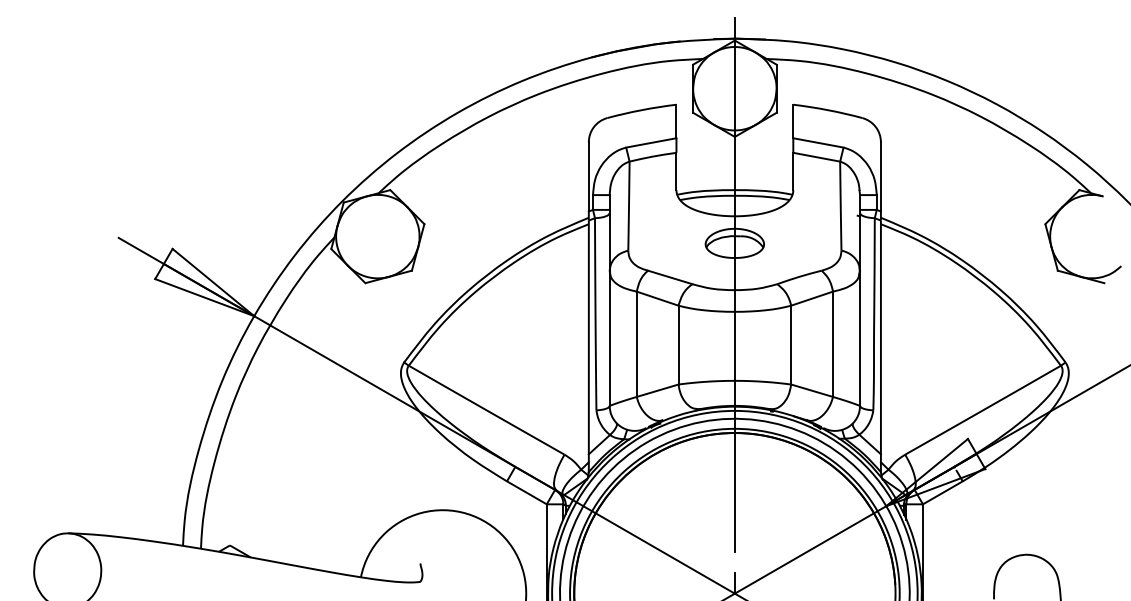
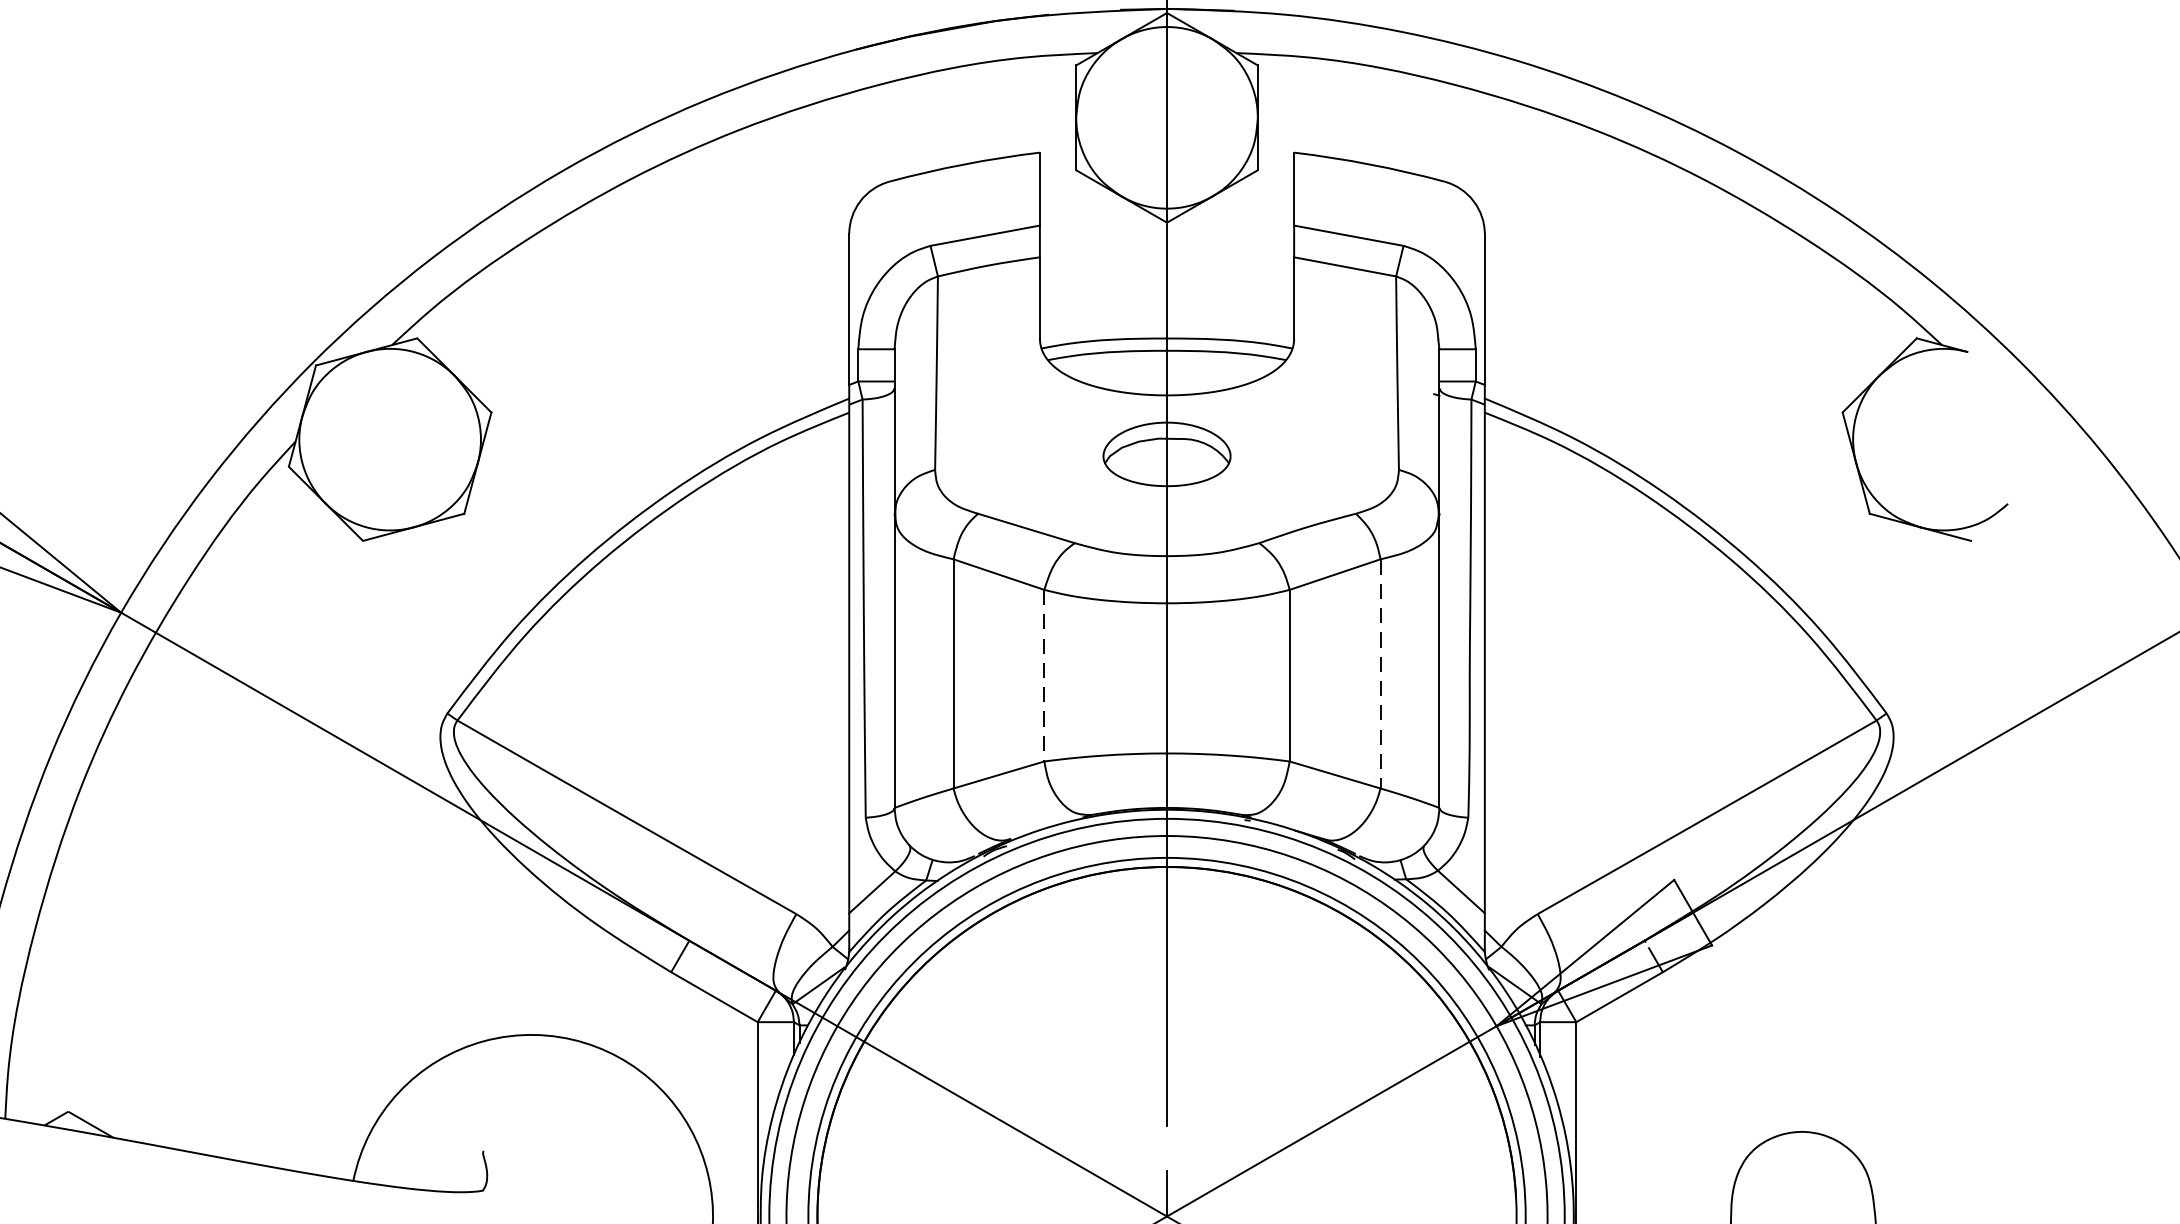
line: (832, 344) -> (1379, 674), solid -> dashed
line: (678, 345) -> (1044, 676), solid -> dashed

